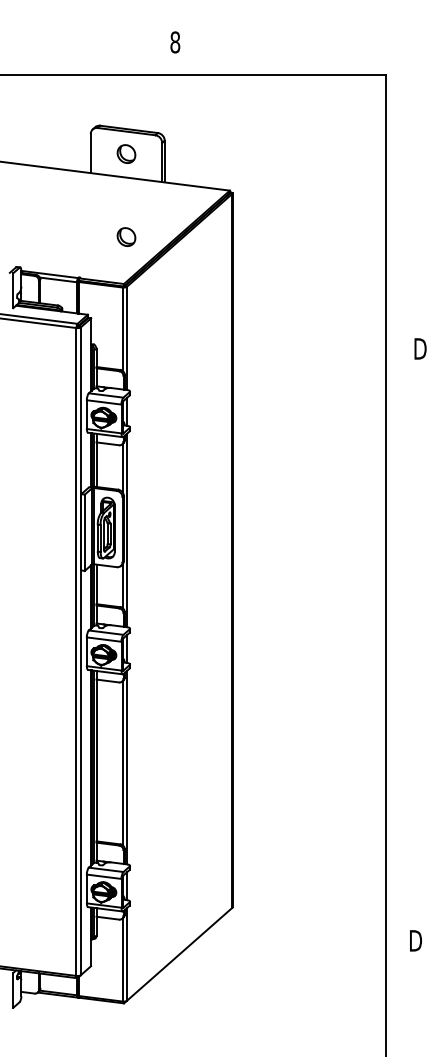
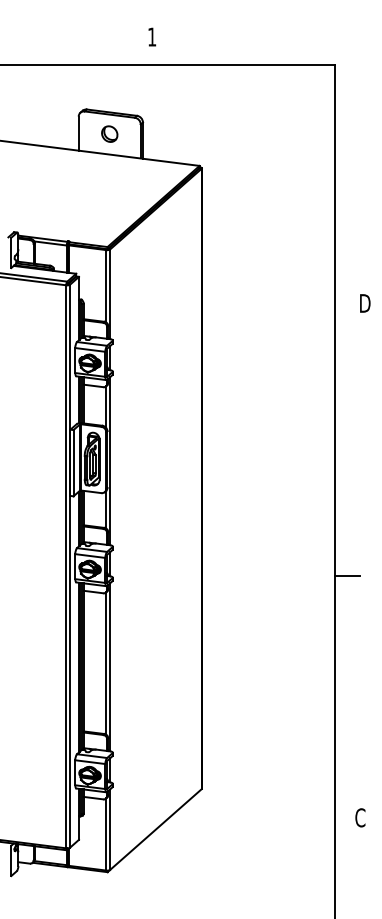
text: (175, 42) -> (152, 37), 8 -> 1
part: (126, 236) -> (109, 205), removed
line: (400, 662) -> (347, 575), added
text: (415, 940) -> (360, 817), D -> C

